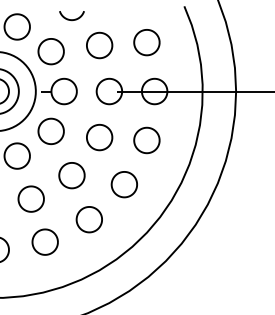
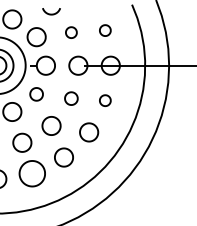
part: (147, 42) -> (105, 30), size x0.6
part: (99, 45) -> (71, 32), size x0.6
part: (50, 131) -> (36, 94), size x0.7
part: (99, 137) -> (71, 98), size x0.7
part: (147, 140) -> (105, 100), size x0.6
part: (45, 241) -> (32, 173), size x1.4

